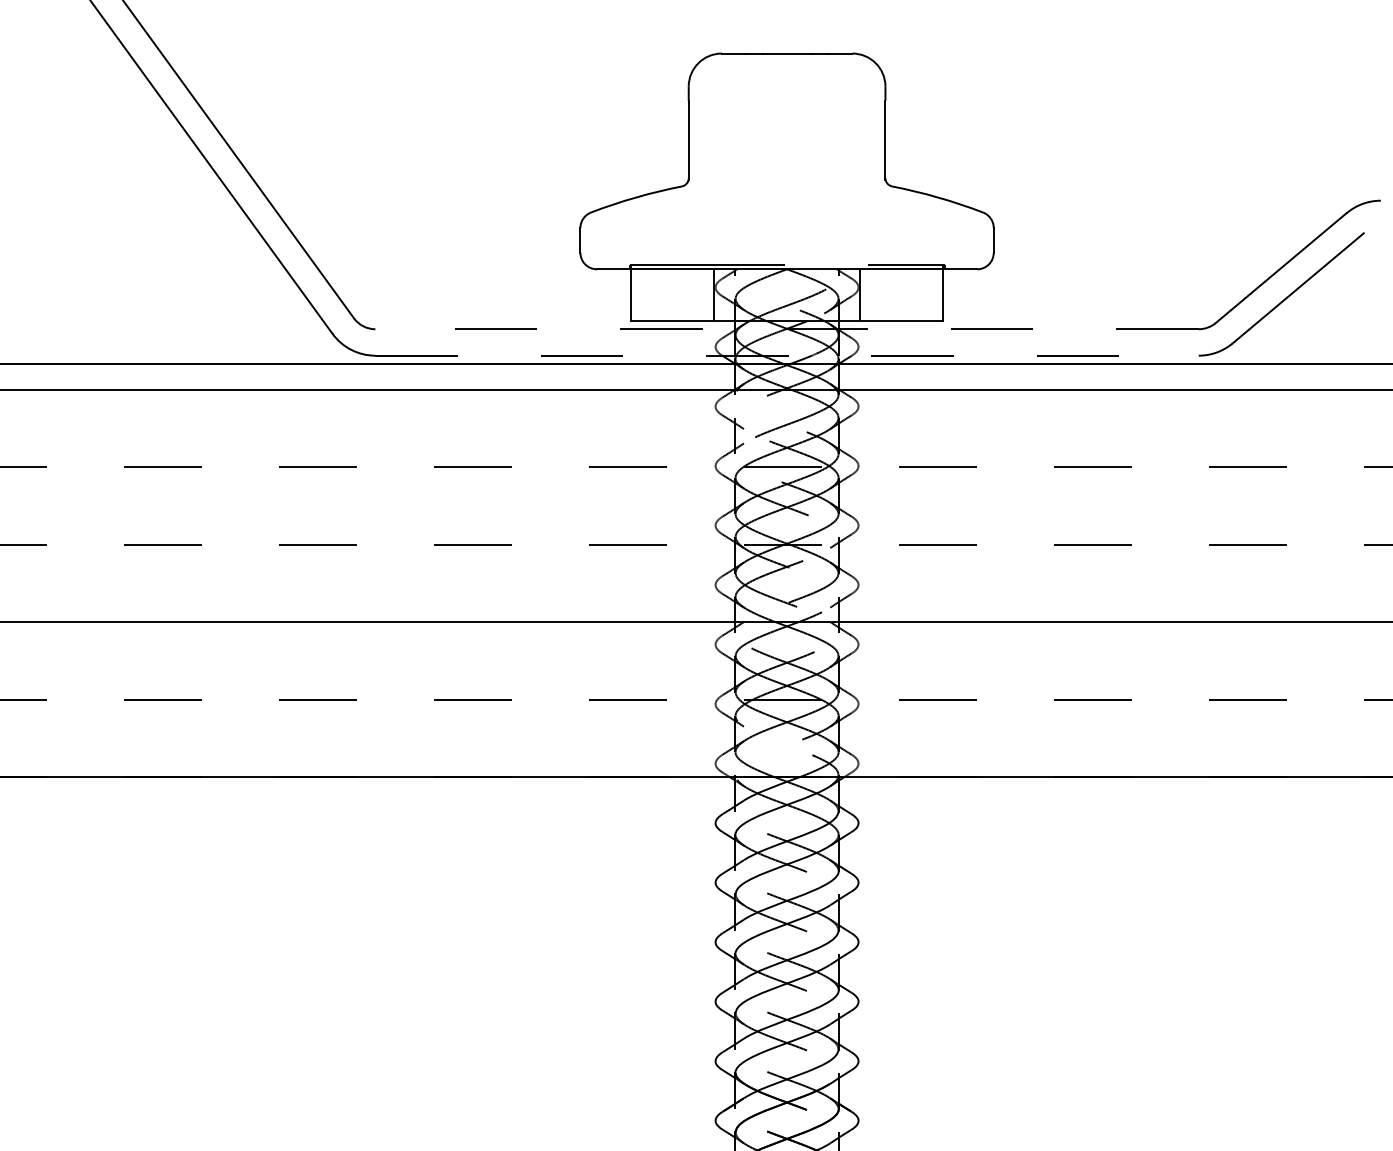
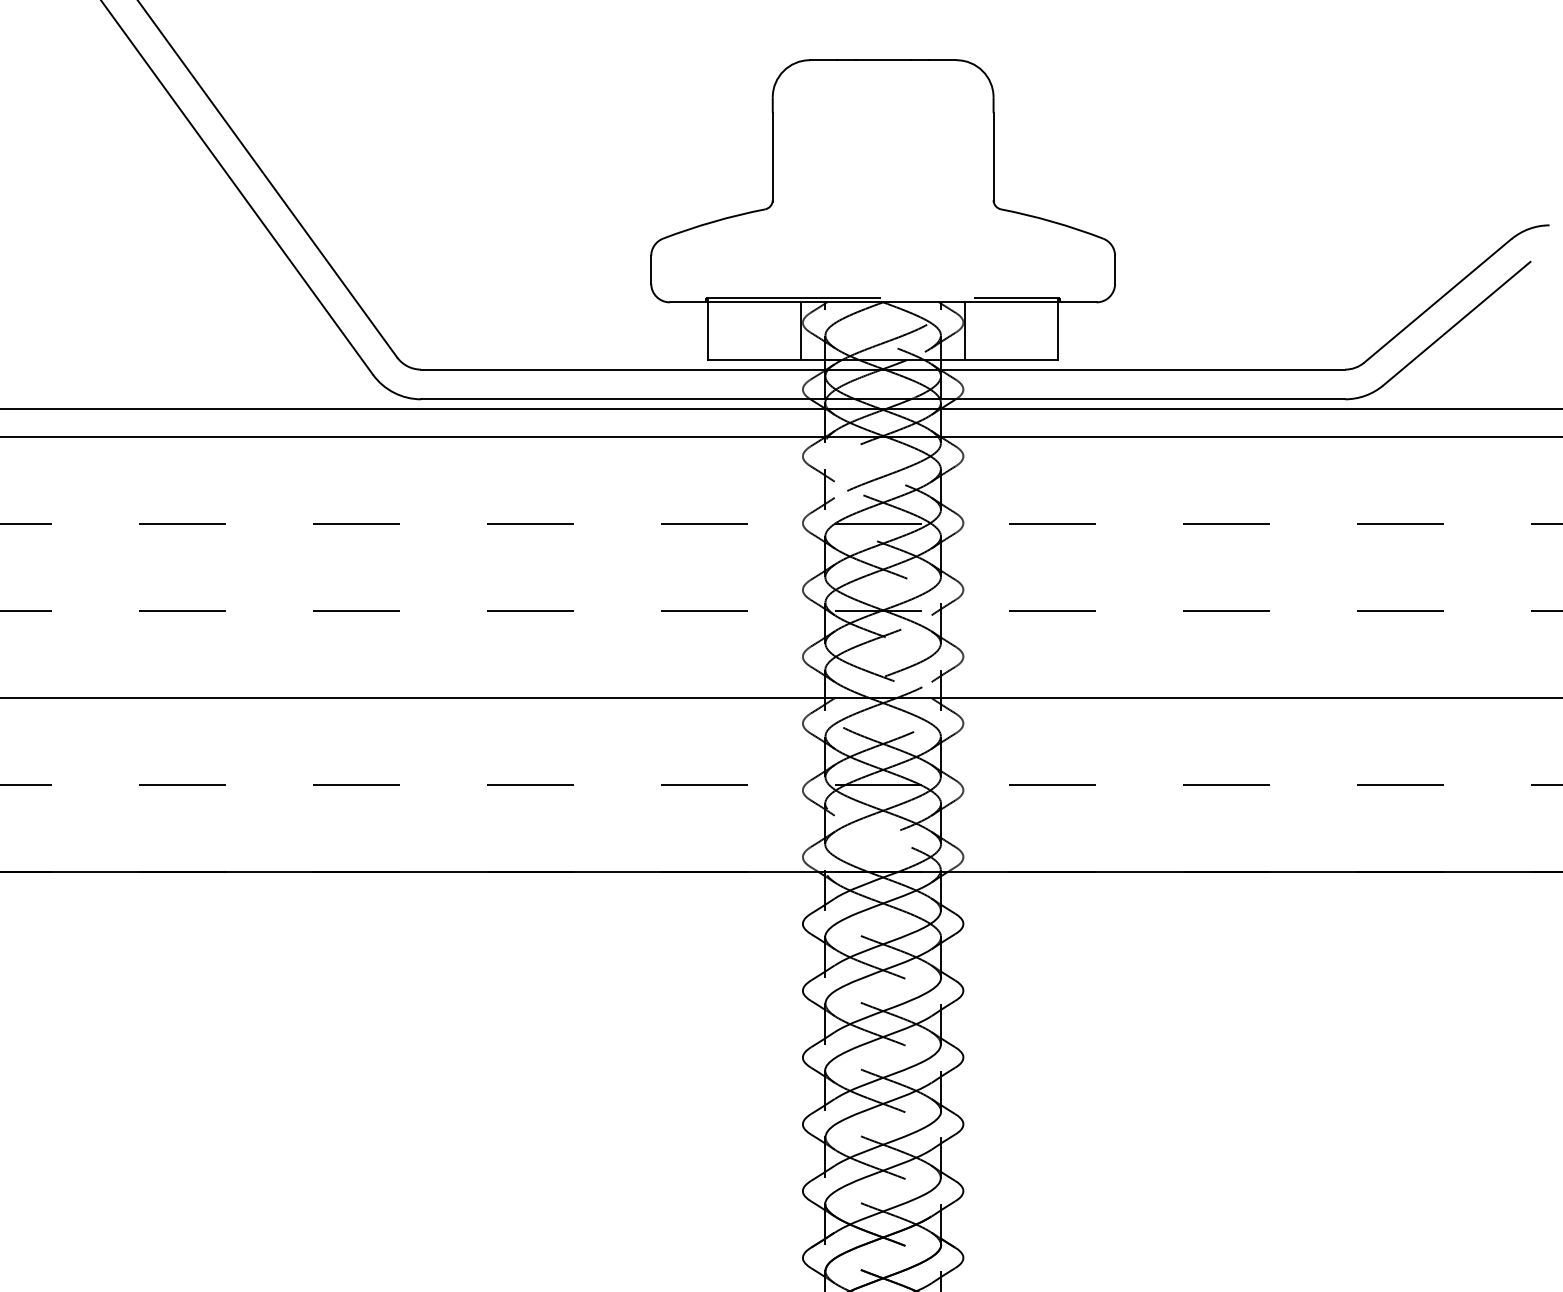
line: (787, 329) -> (883, 369), dashed -> solid
line: (787, 355) -> (883, 399), dashed -> solid

